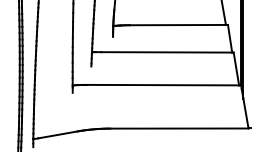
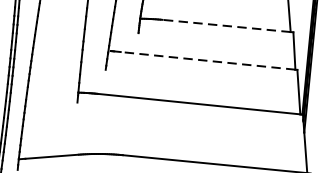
line: (177, 25) -> (225, 26), solid -> dashed
line: (166, 52) -> (207, 61), solid -> dashed

